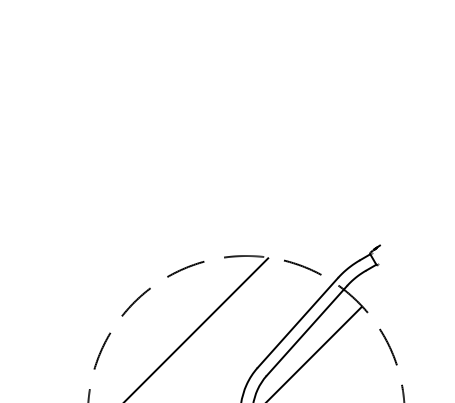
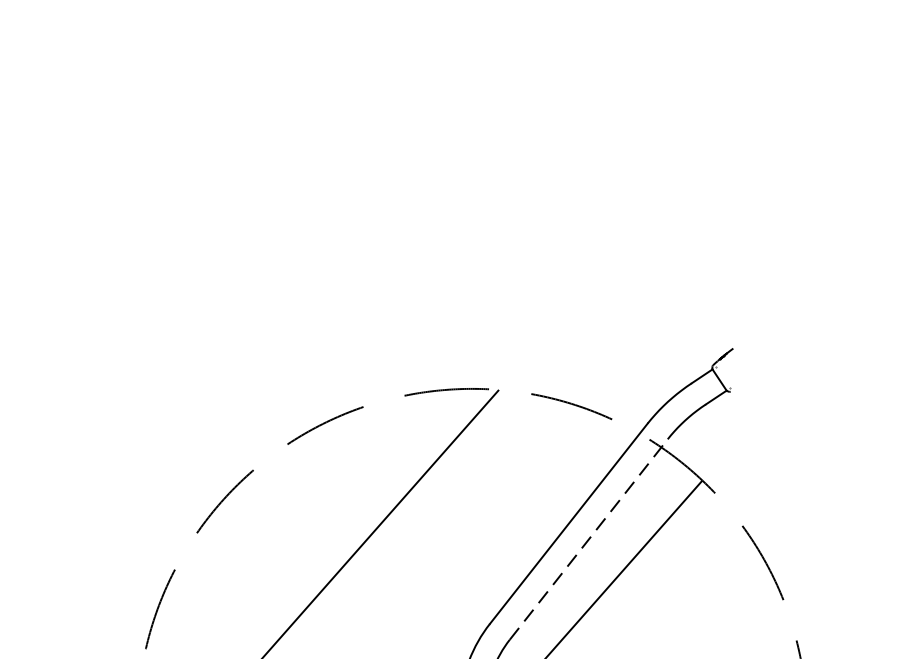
line: (307, 330) -> (590, 538), solid -> dashed

